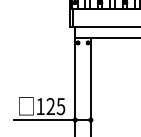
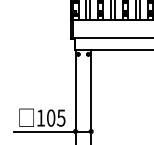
text: (51, 106) -> (51, 117), 125 -> 105

